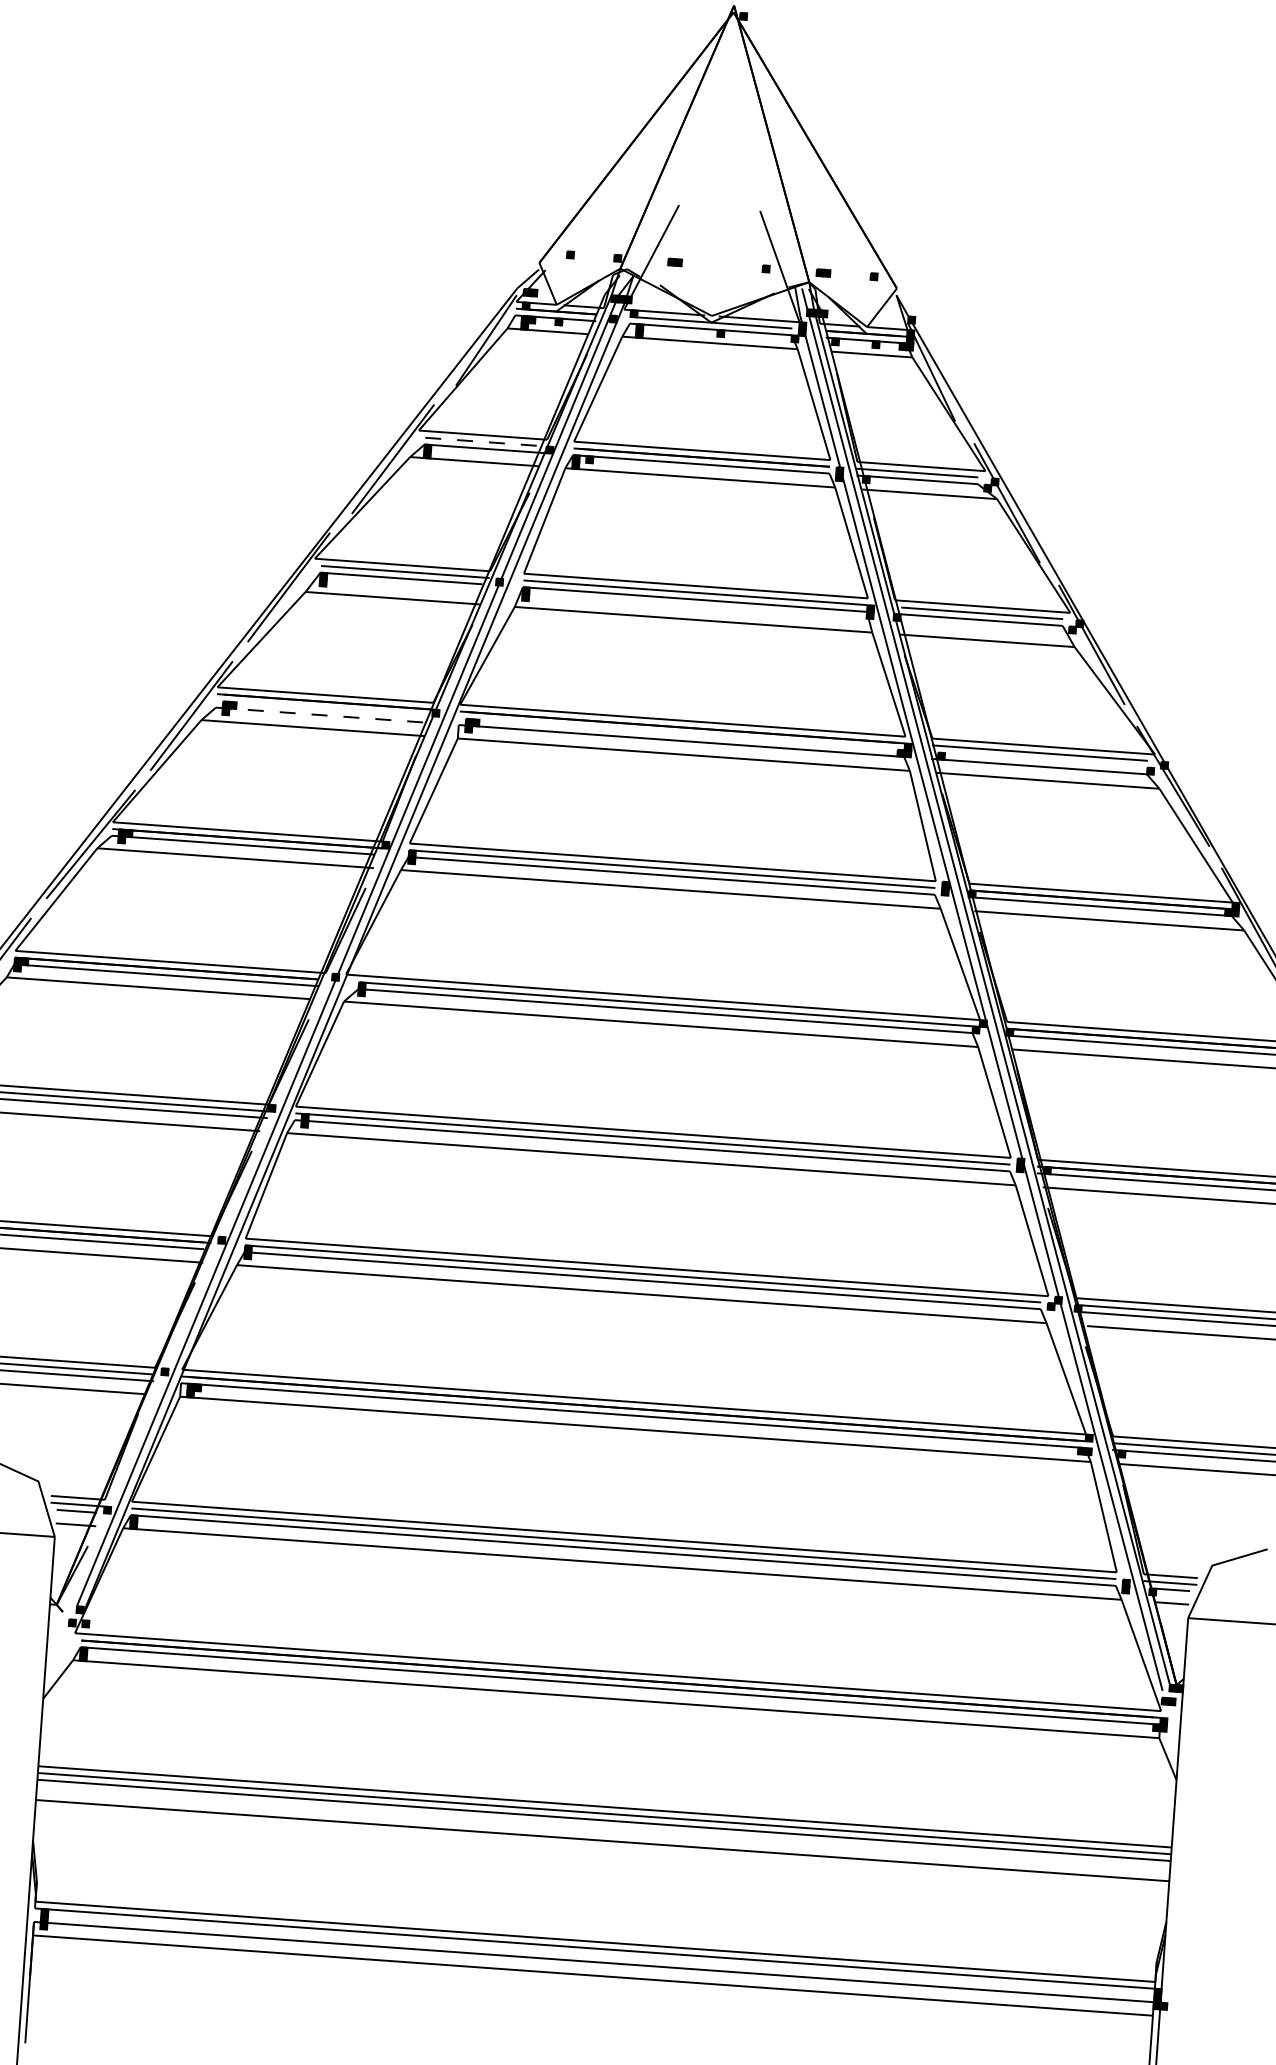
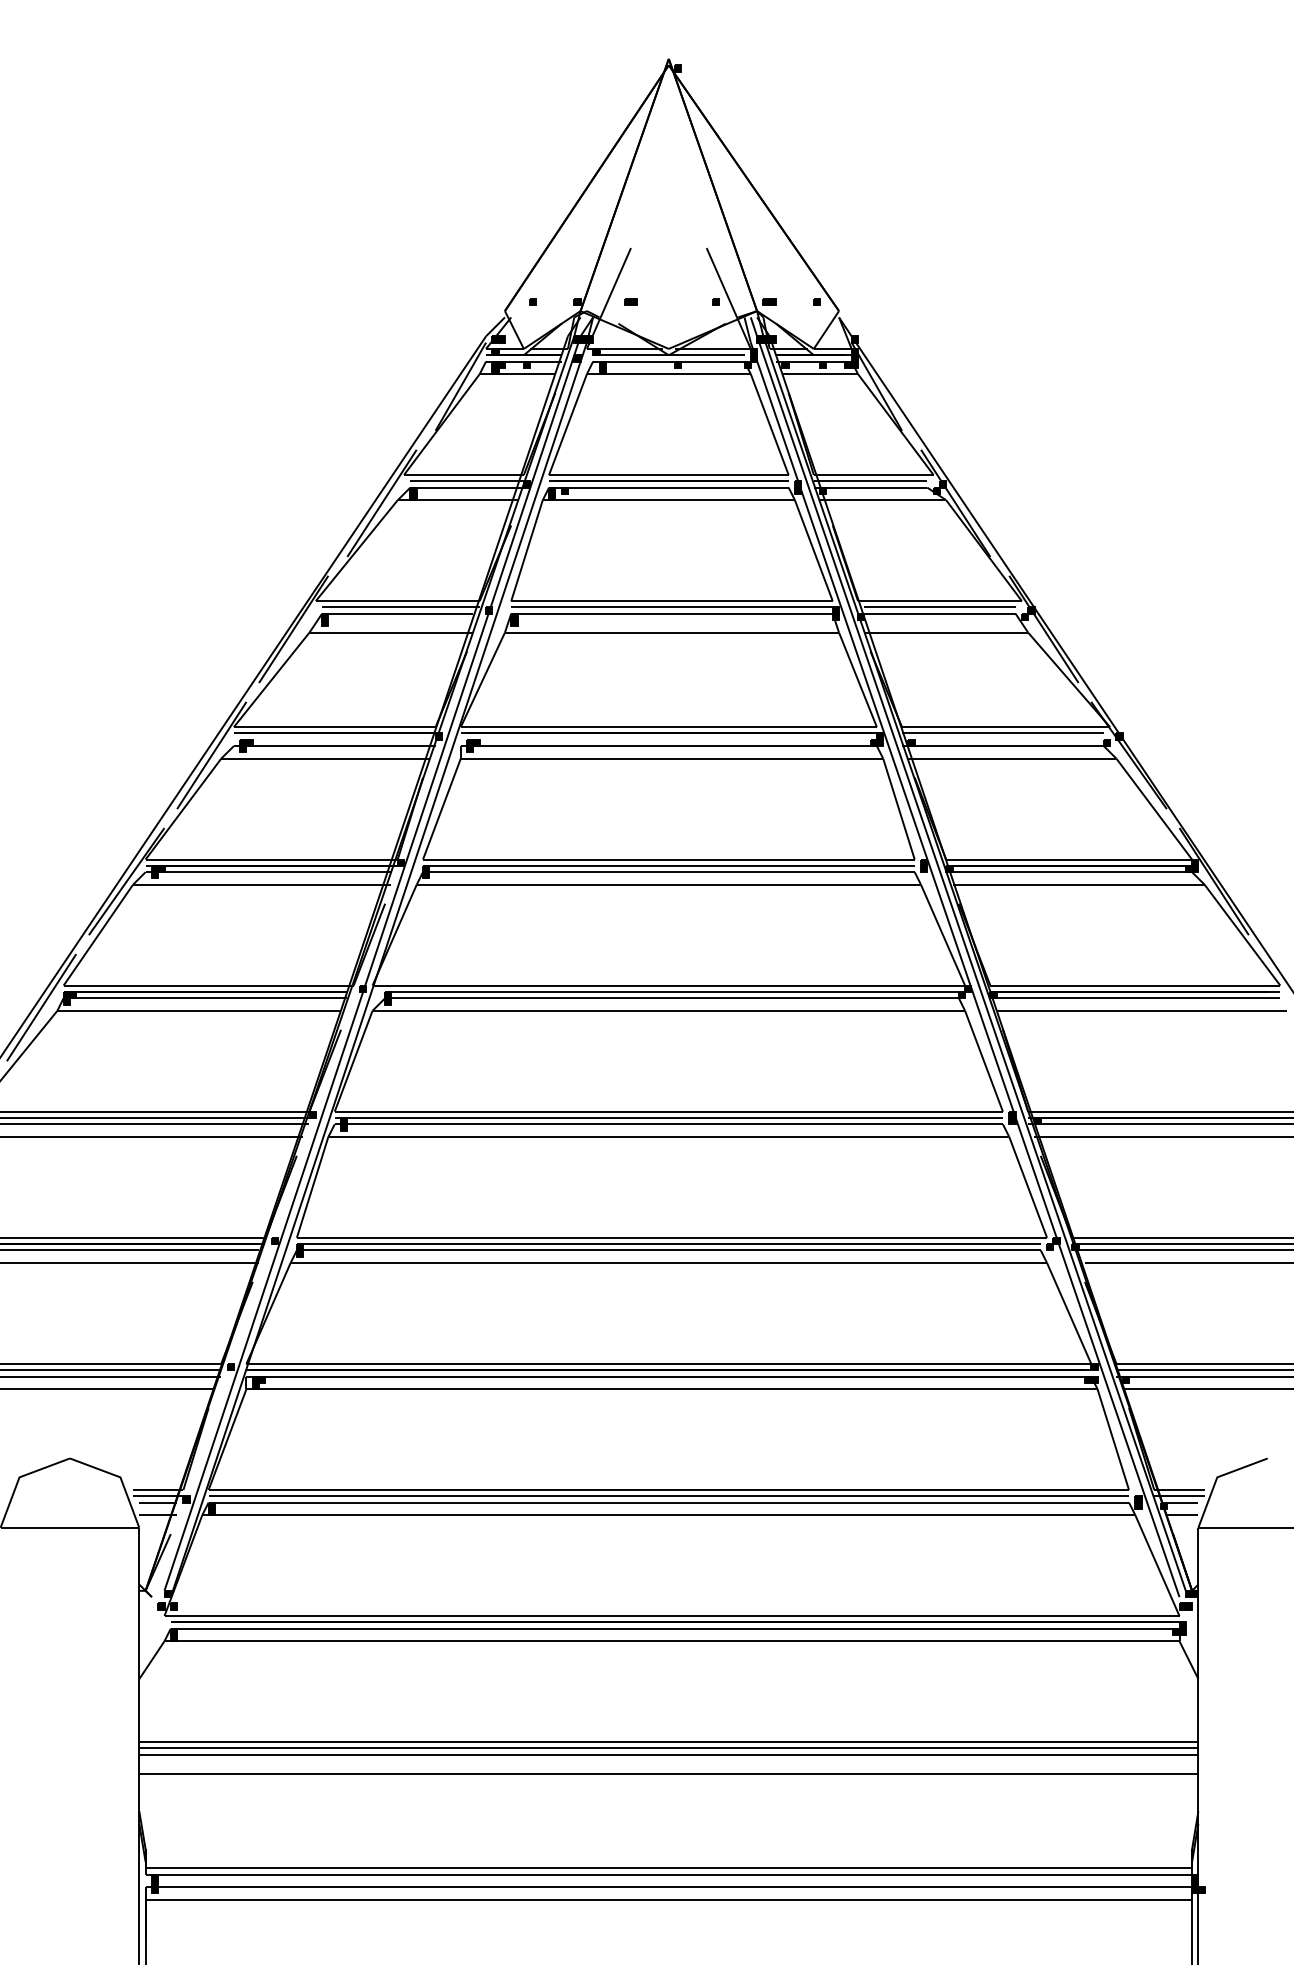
line: (486, 442) -> (467, 481), dashed -> solid
line: (323, 715) -> (334, 746), dashed -> solid

